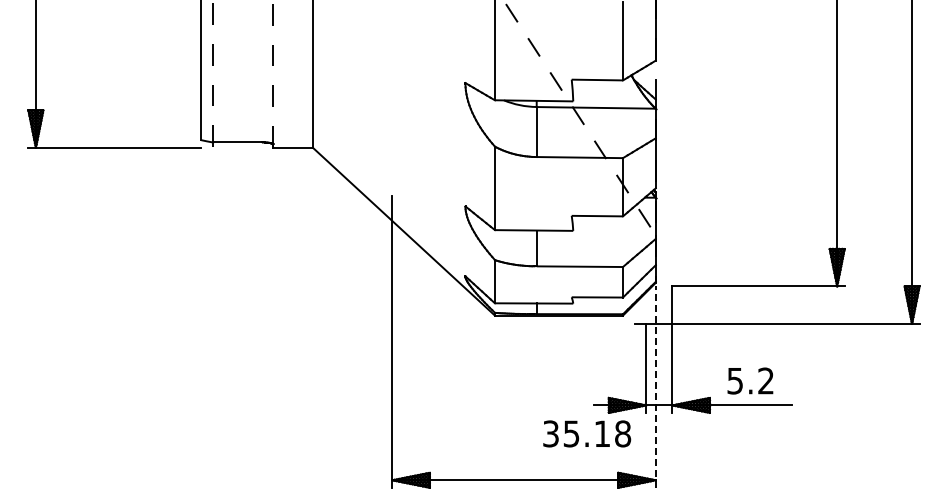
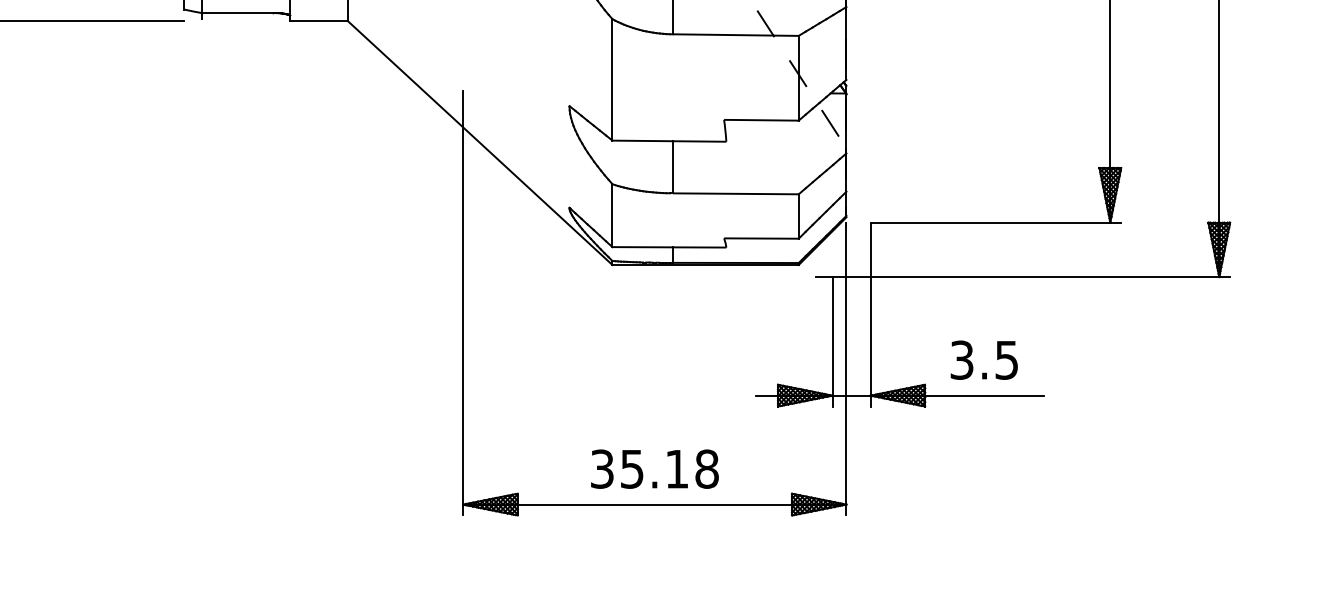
text: (750, 380) -> (984, 359), 5.2 -> 3.5
line: (655, 387) -> (846, 369), dashed -> solid
text: (587, 433) -> (655, 468), moved

